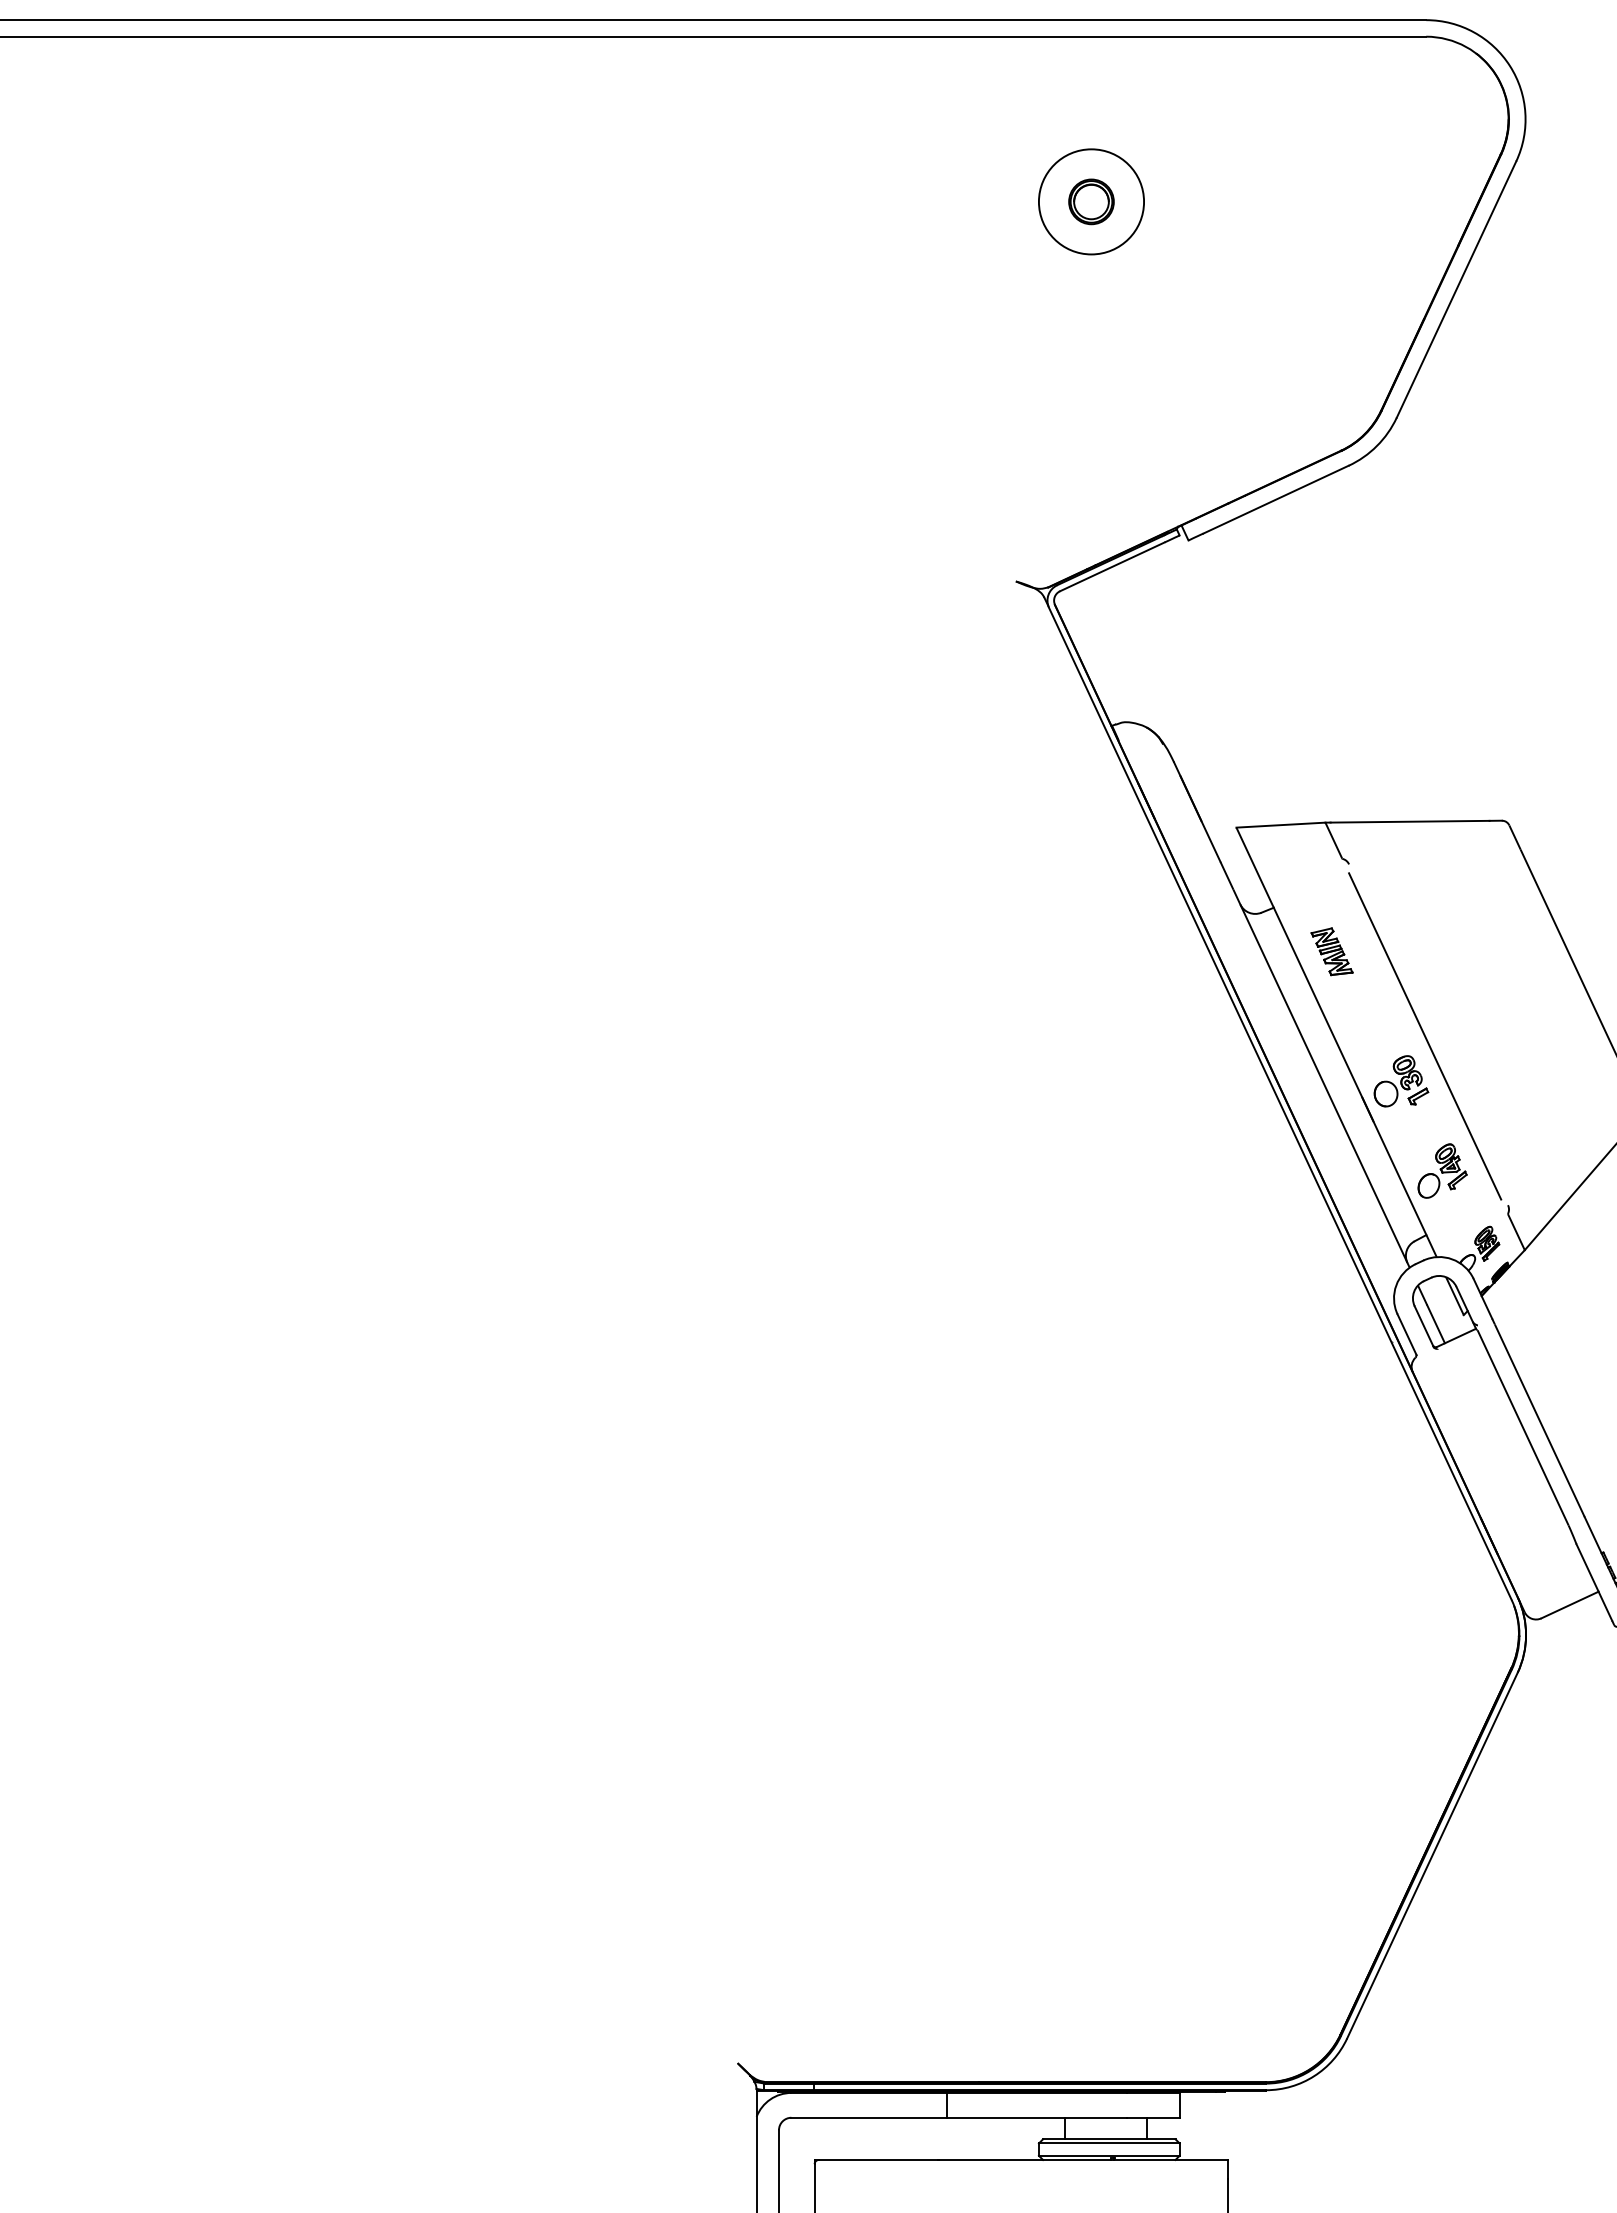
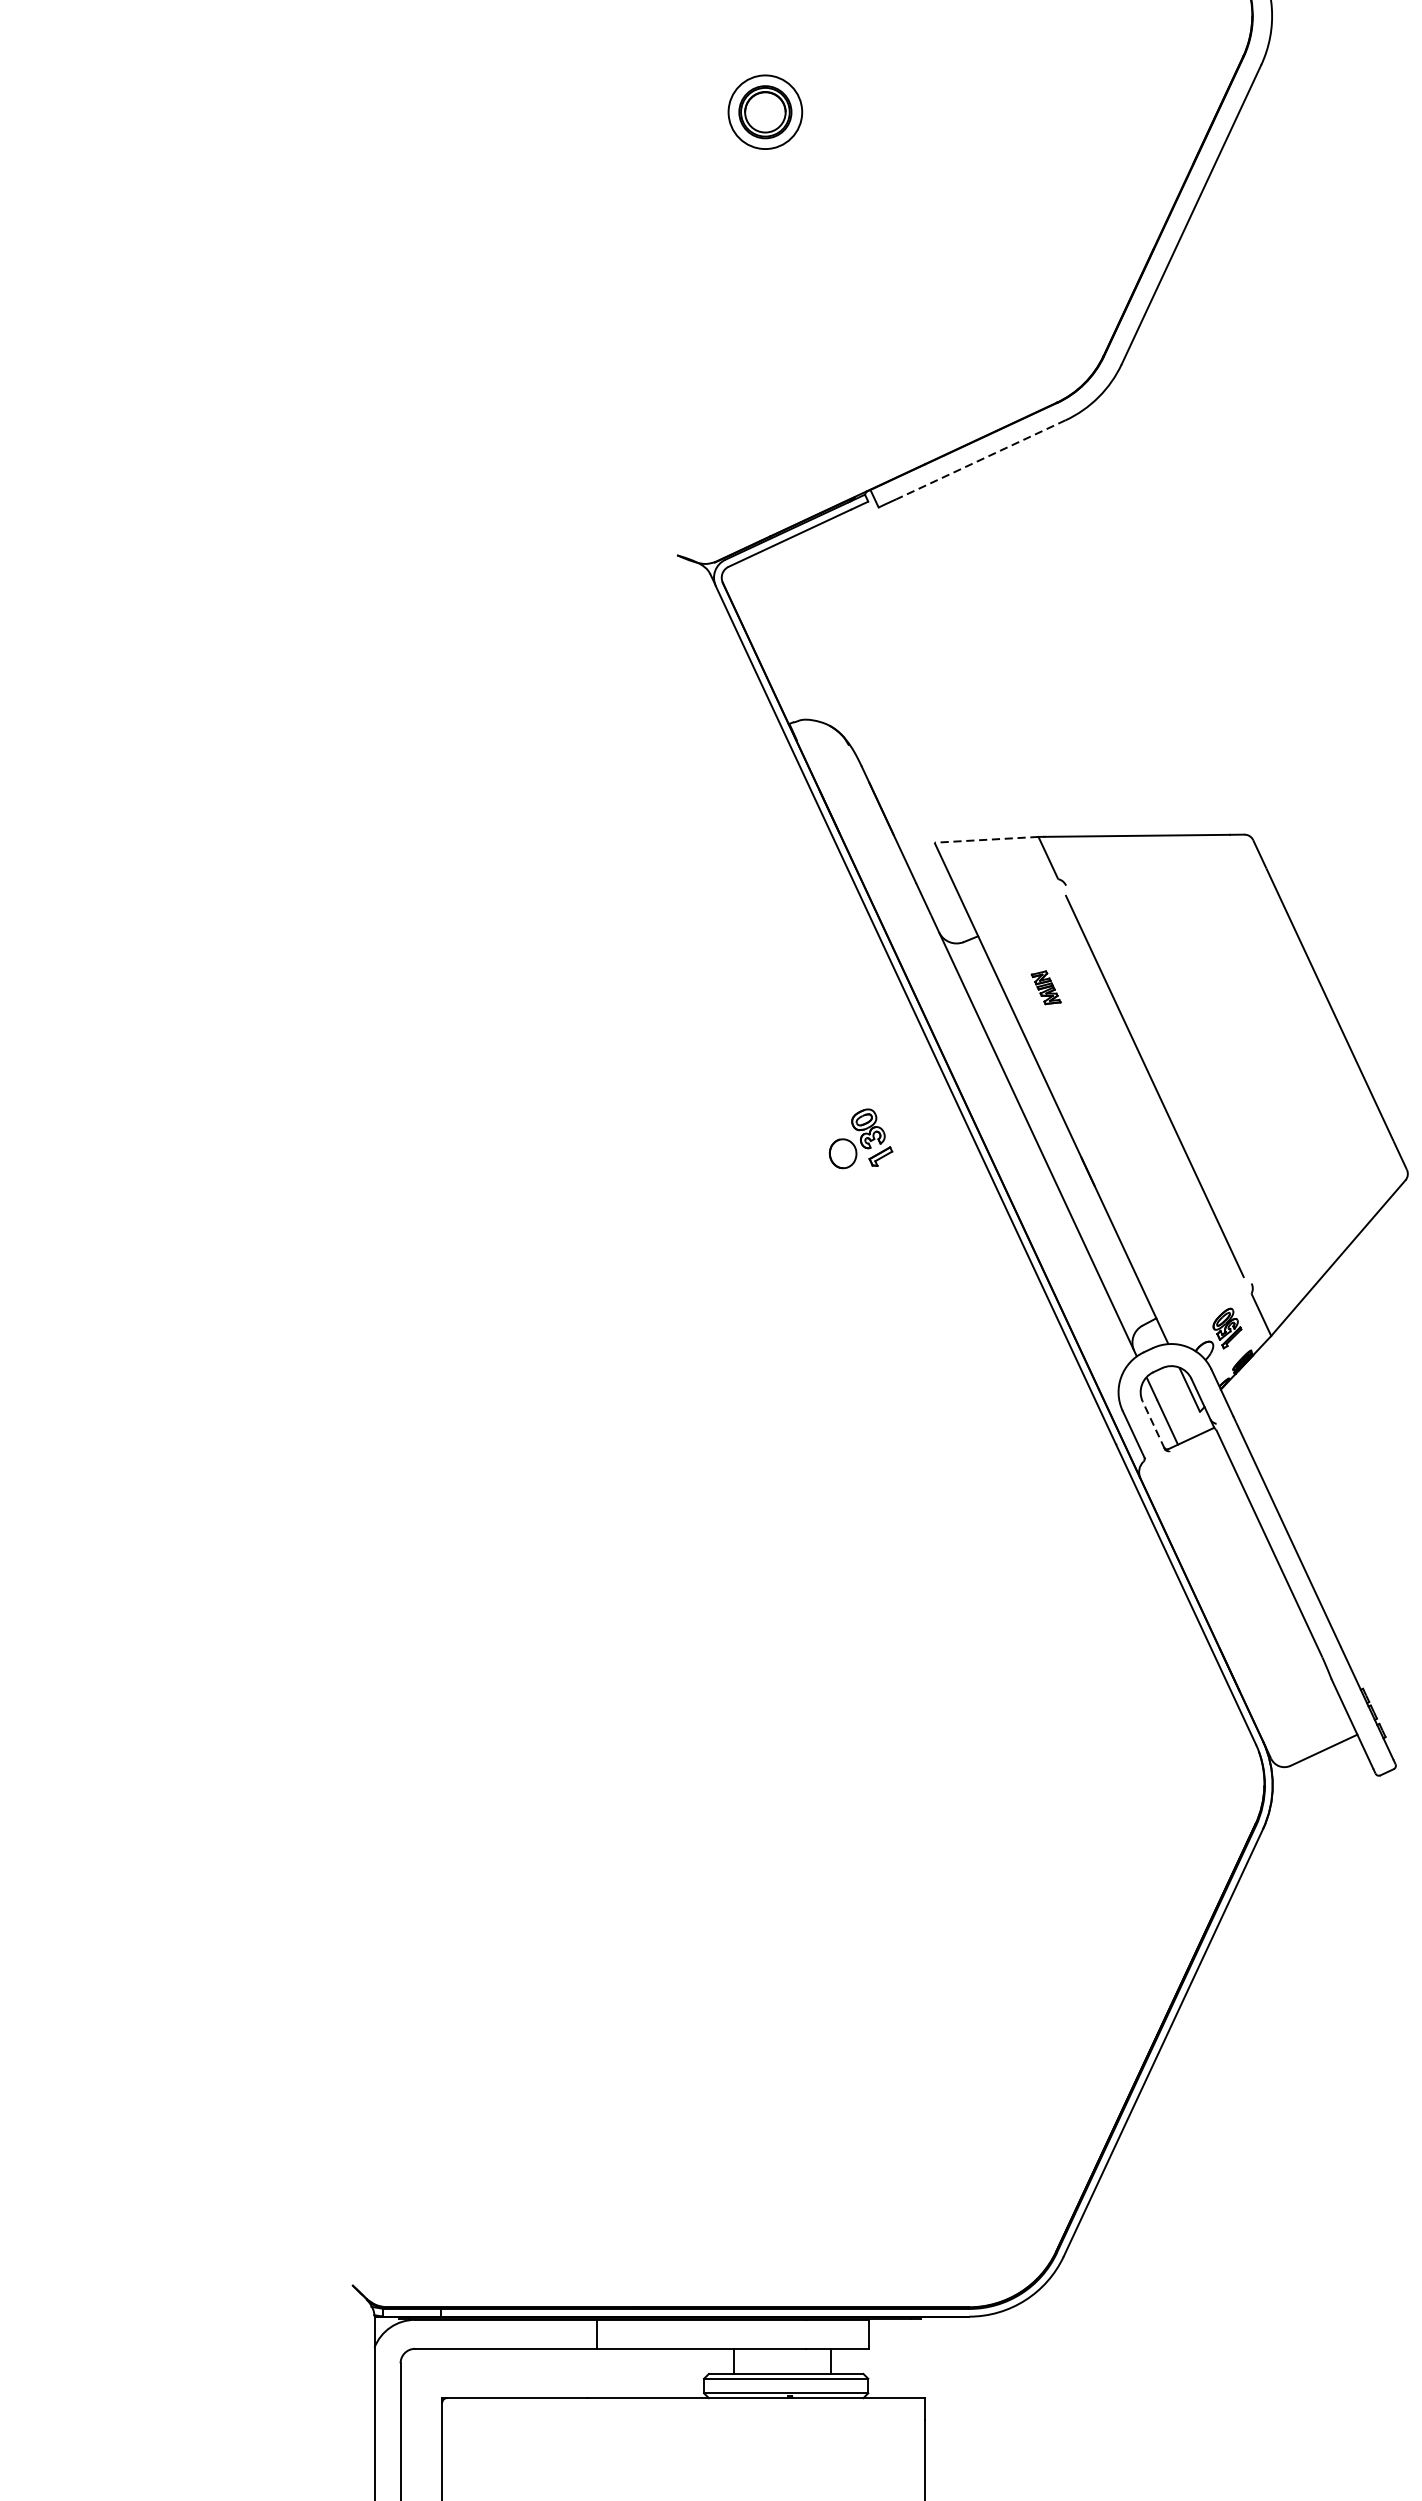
circle: (1091, 201) -> (765, 111), size x0.6
line: (1275, 499) -> (980, 459), solid -> dashed
line: (1280, 825) -> (986, 840), solid -> dashed
part: (1331, 951) -> (1045, 987), size x0.6
part: (1401, 1081) -> (861, 1139), moved
part: (1442, 1170) -> (1175, 1242), removed
line: (1423, 1326) -> (1152, 1425), solid -> dashed

